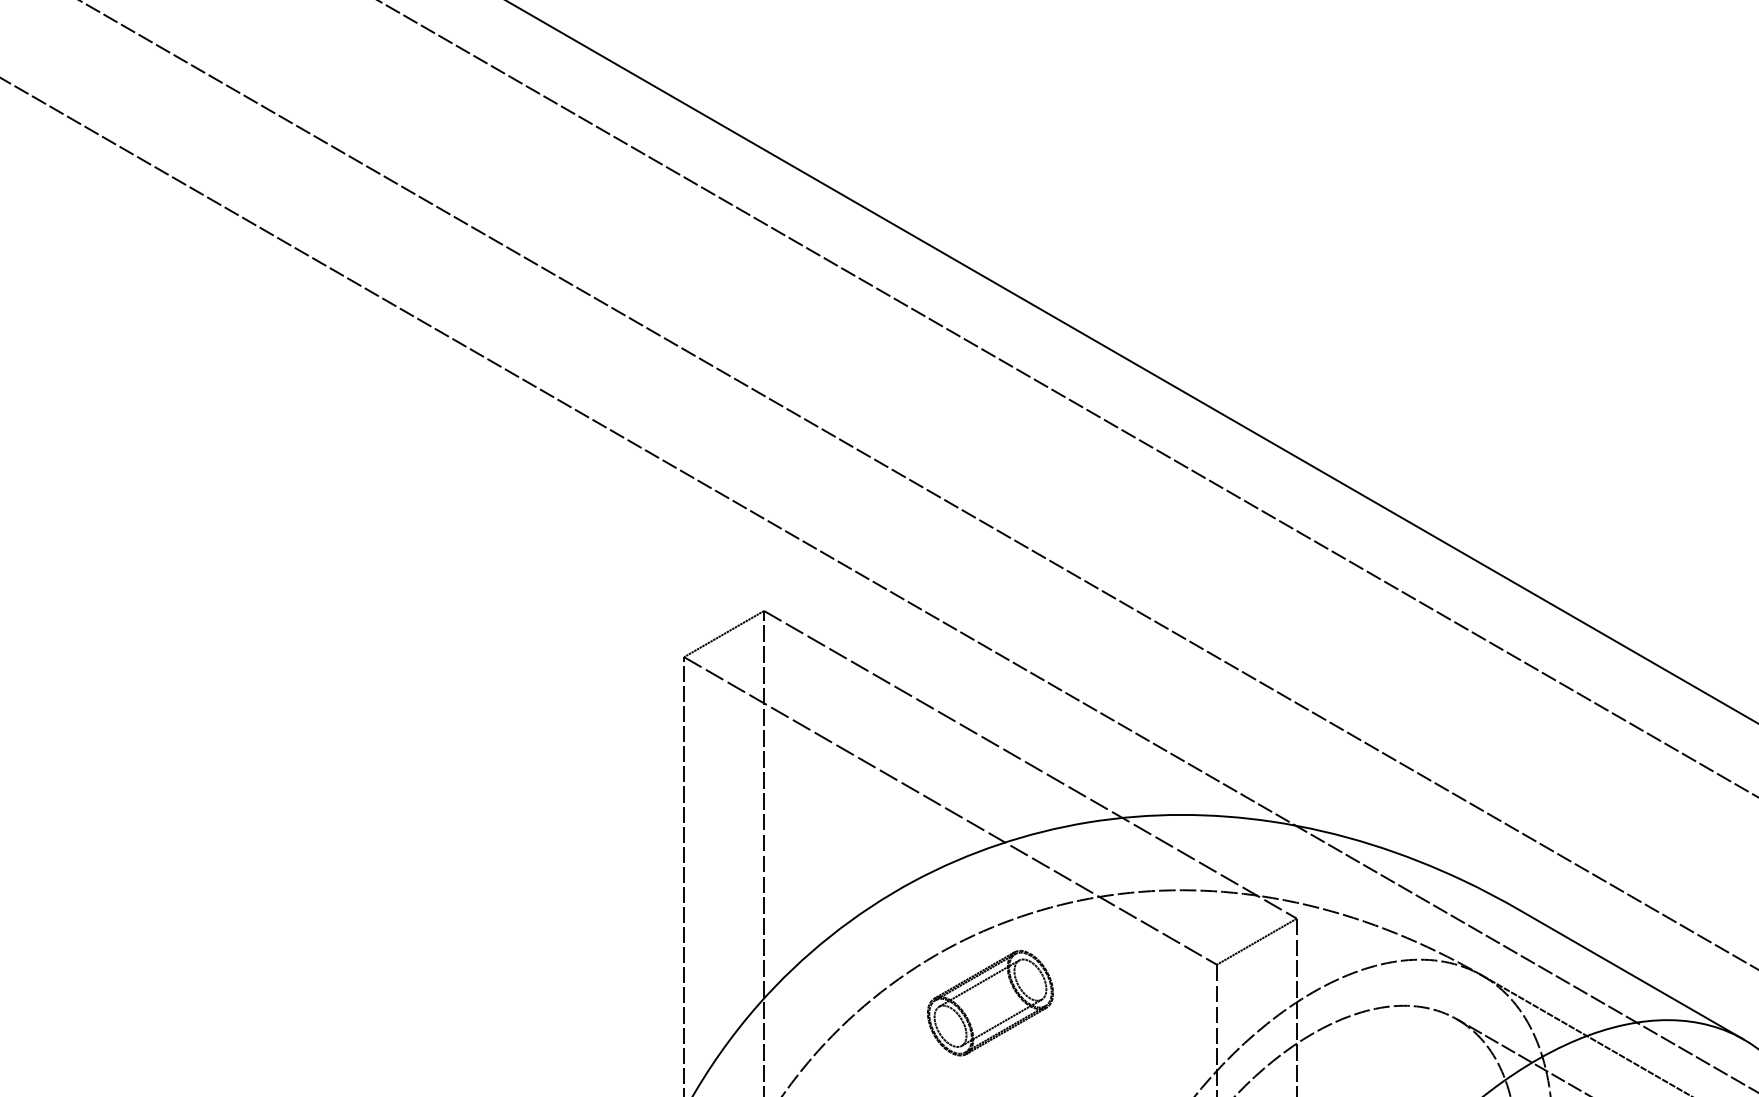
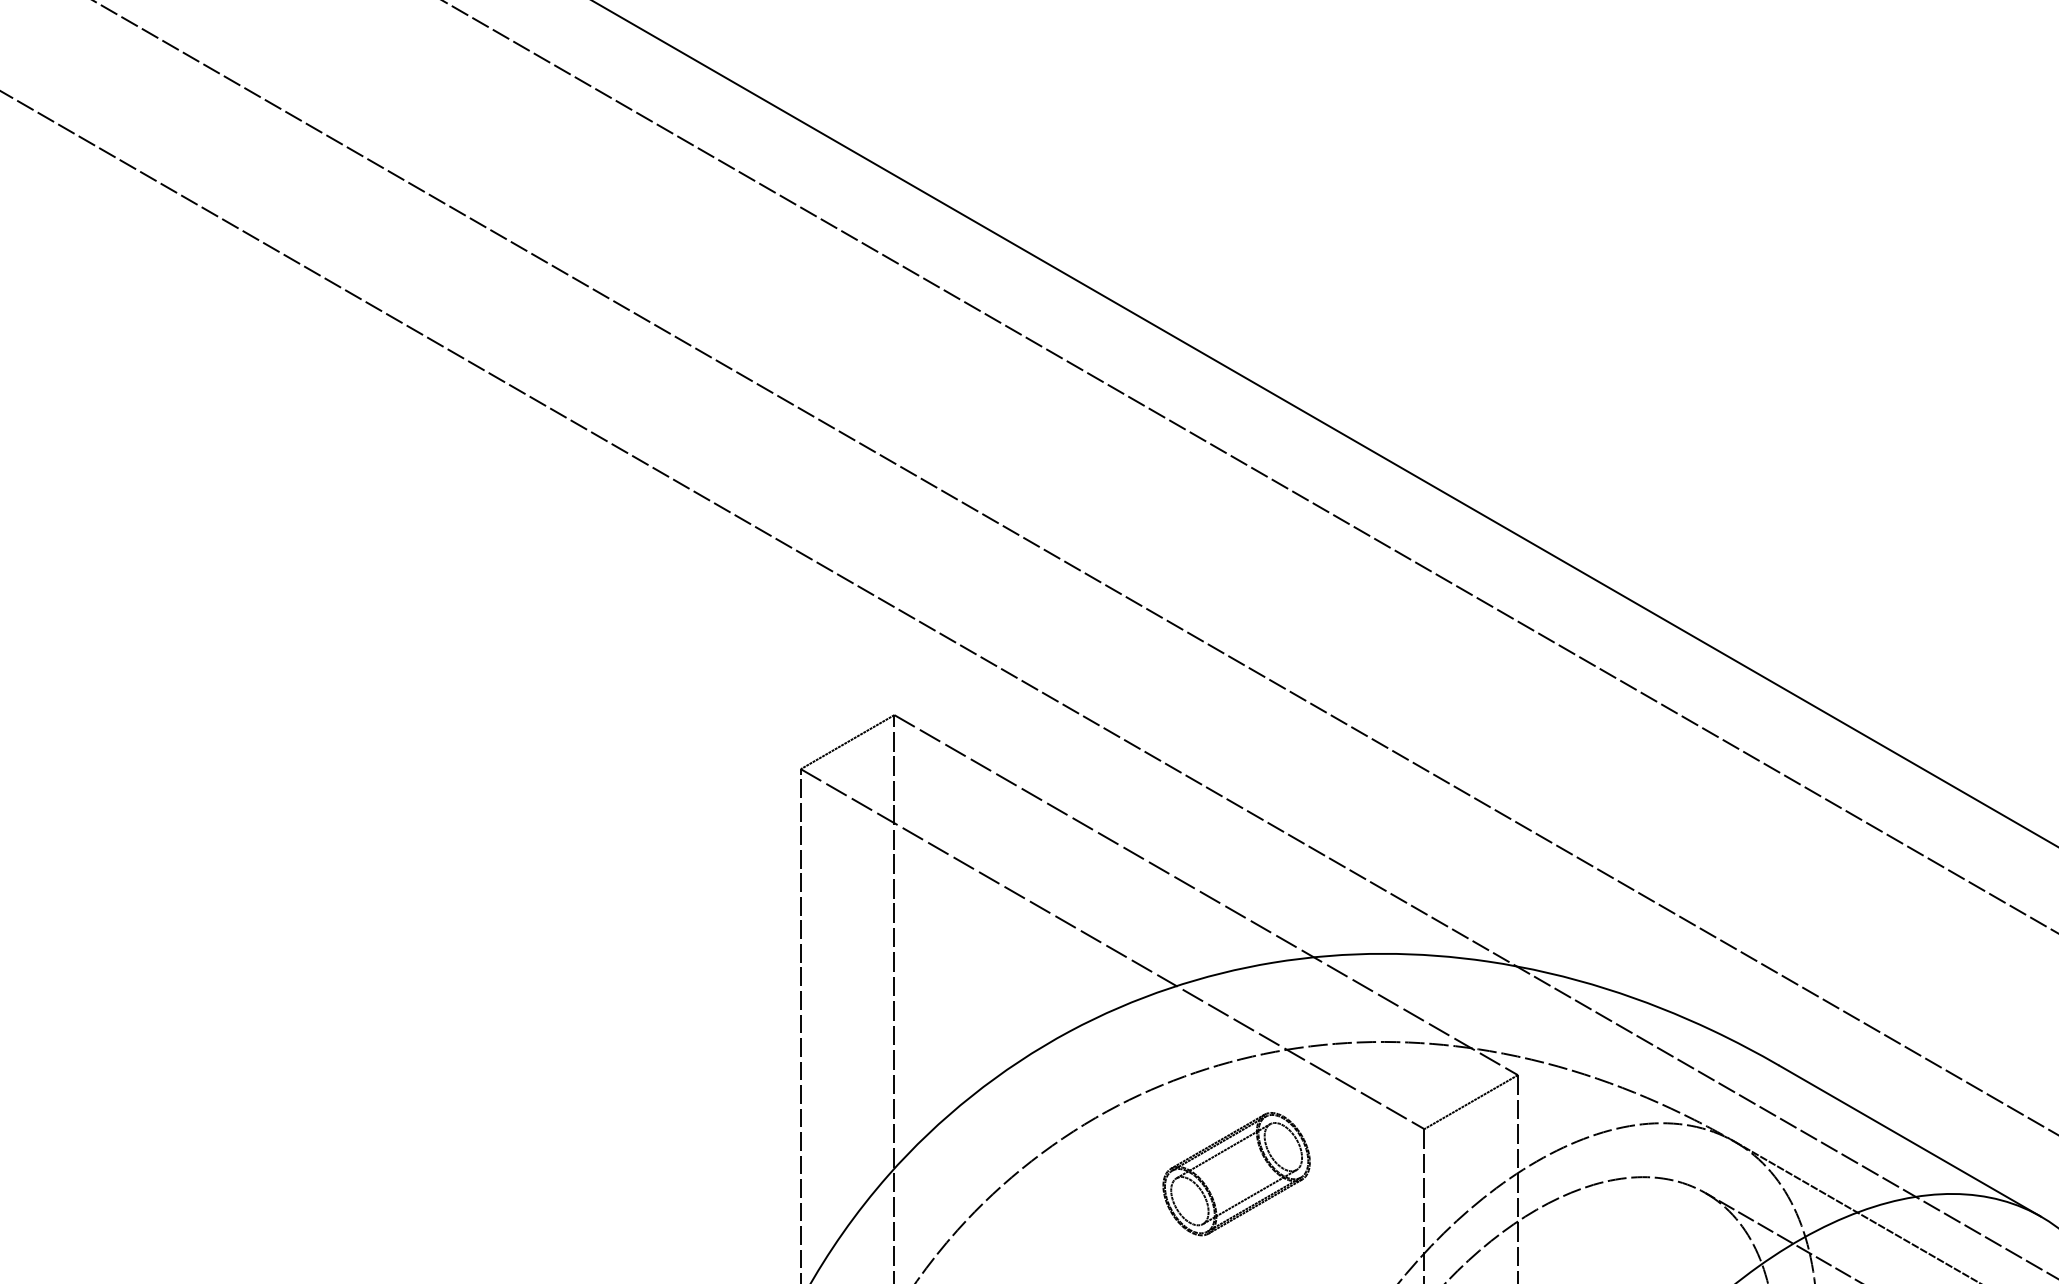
part: (990, 1003) -> (1236, 1174), moved

